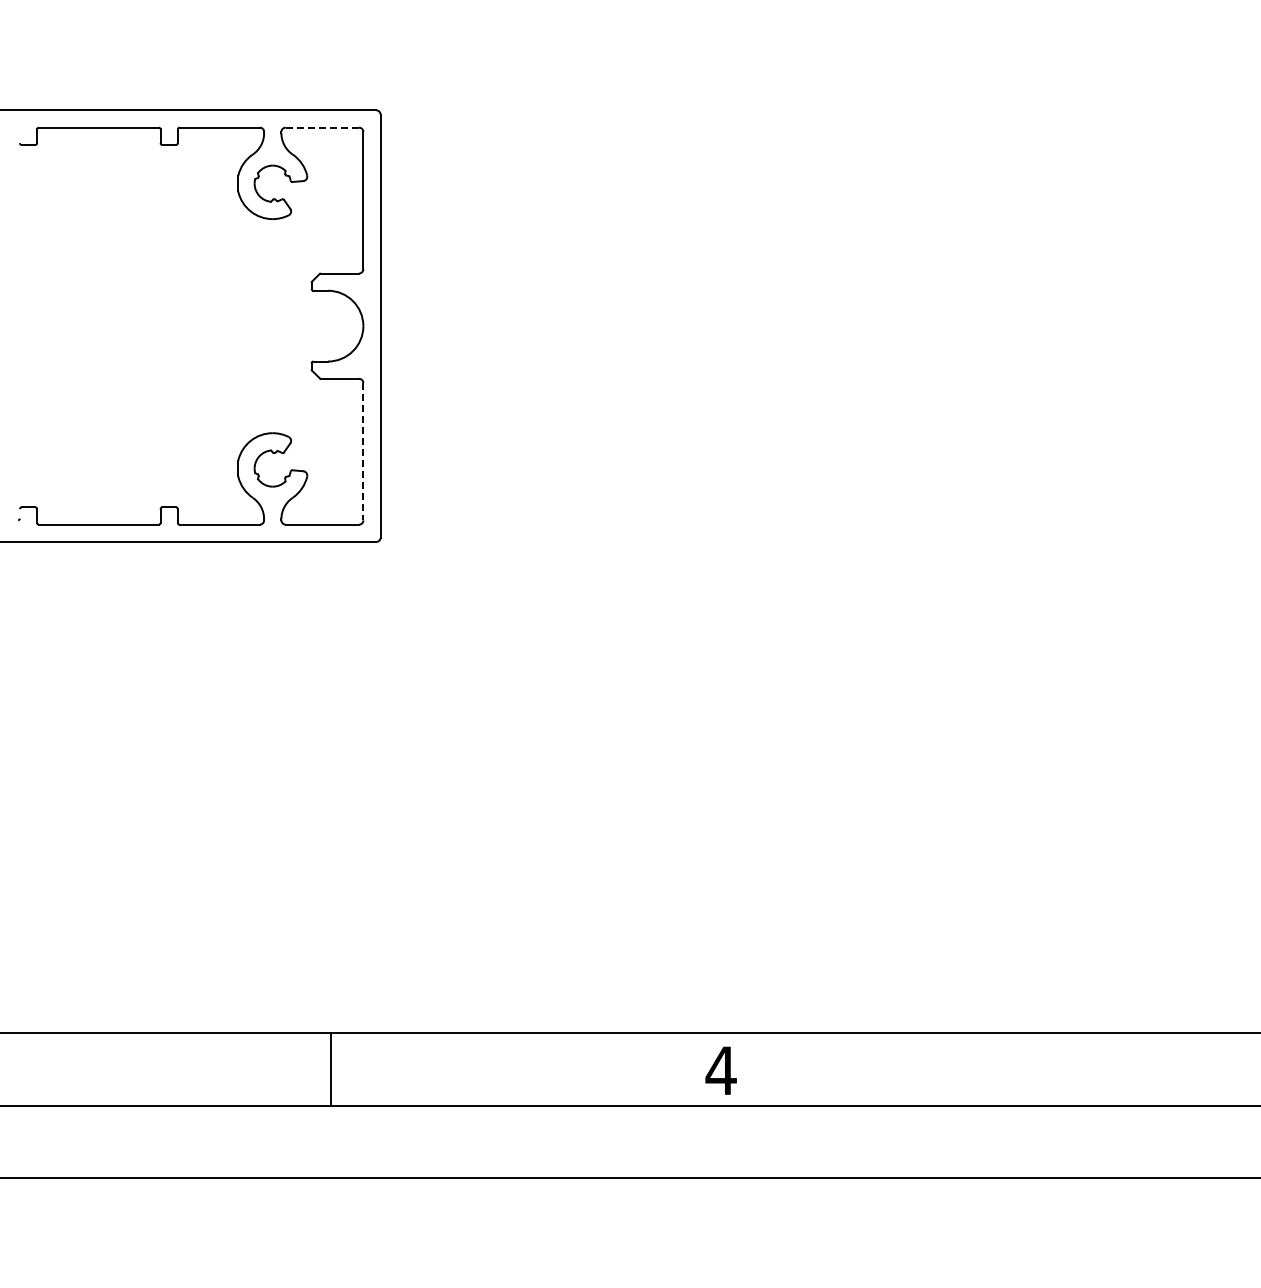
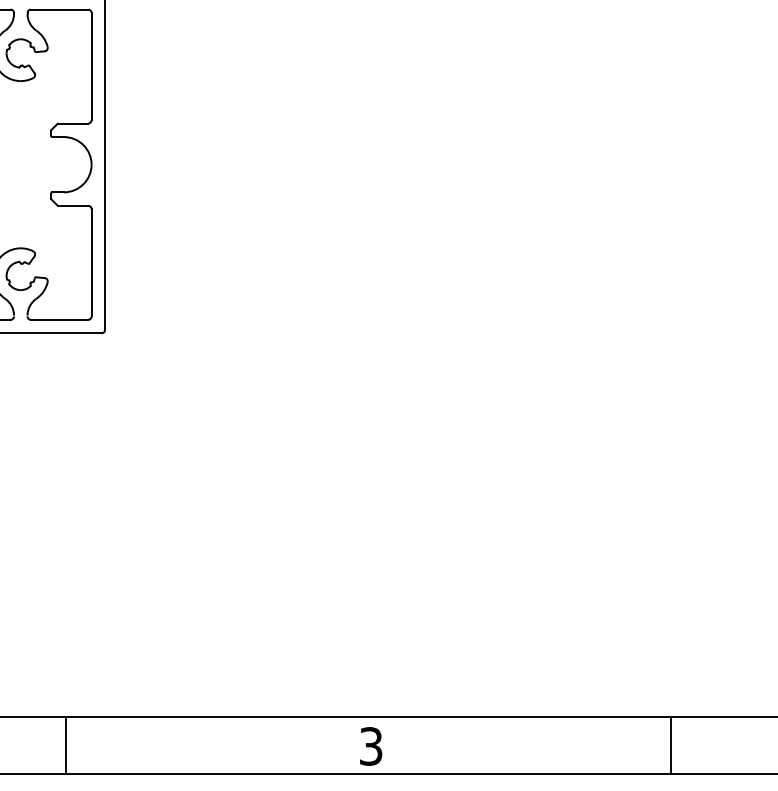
line: (322, 127) -> (59, 9), dashed -> solid
line: (363, 451) -> (91, 262), dashed -> solid
line: (1105, 1069) -> (671, 745), added
text: (720, 1070) -> (370, 746), 4 -> 3

